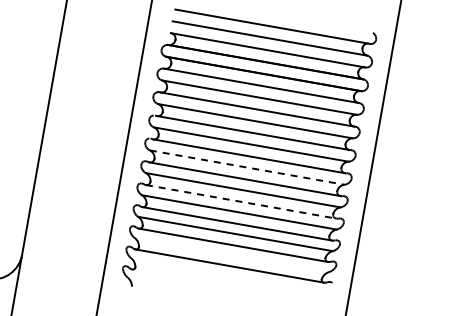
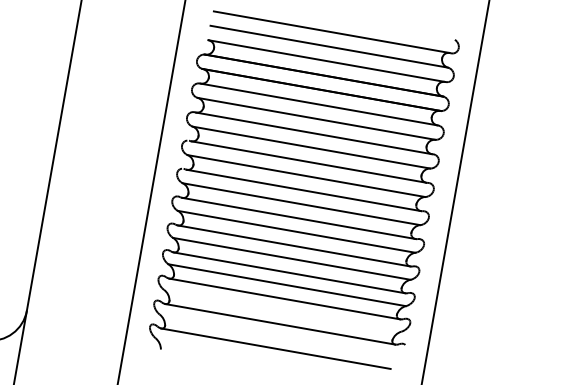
line: (247, 167) -> (301, 204), dashed -> solid
line: (241, 201) -> (294, 245), dashed -> solid
line: (226, 285) -> (276, 348), added

